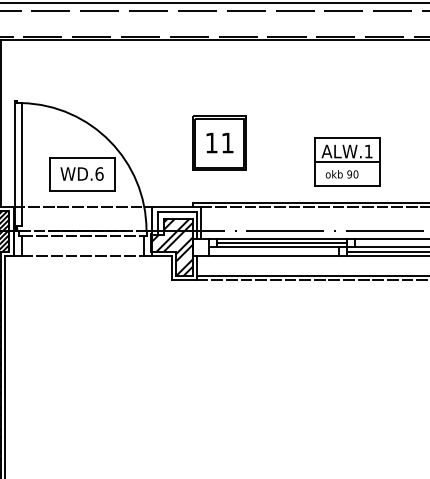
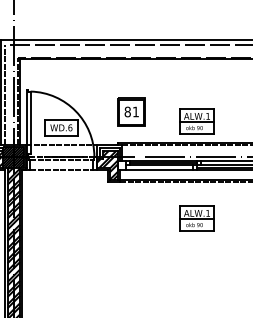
text: (211, 142) -> (127, 111), 11 -> 81
part: (346, 351) -> (196, 218), added

